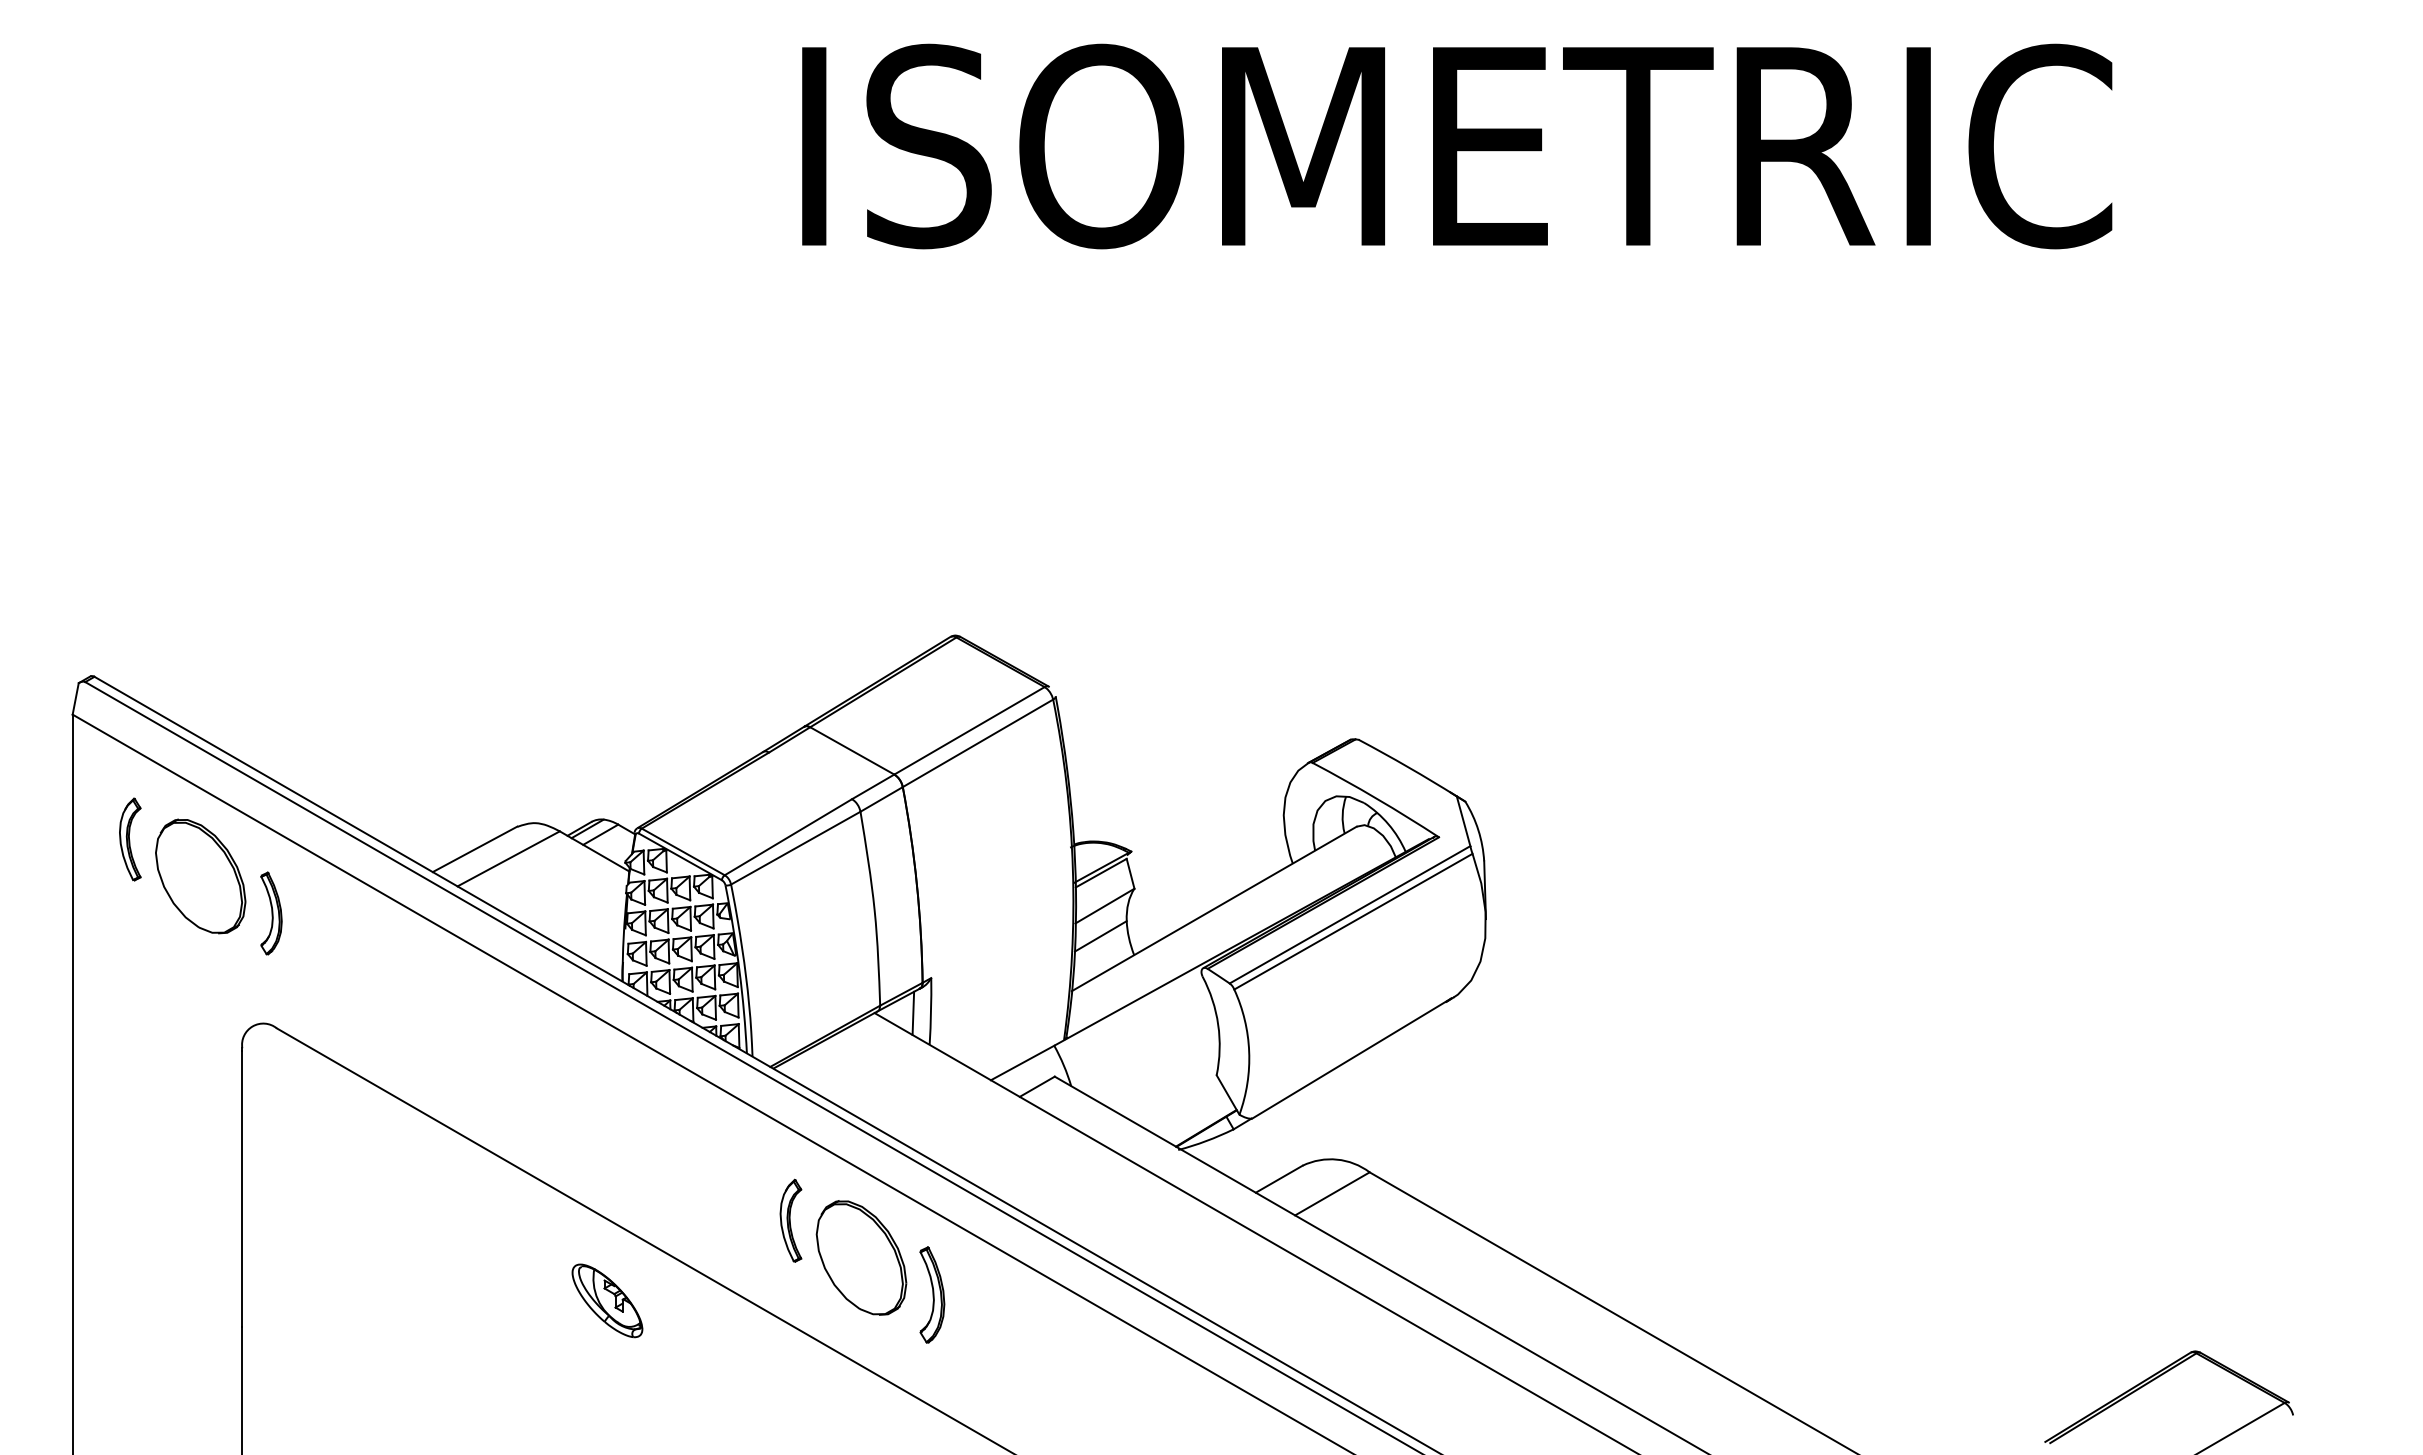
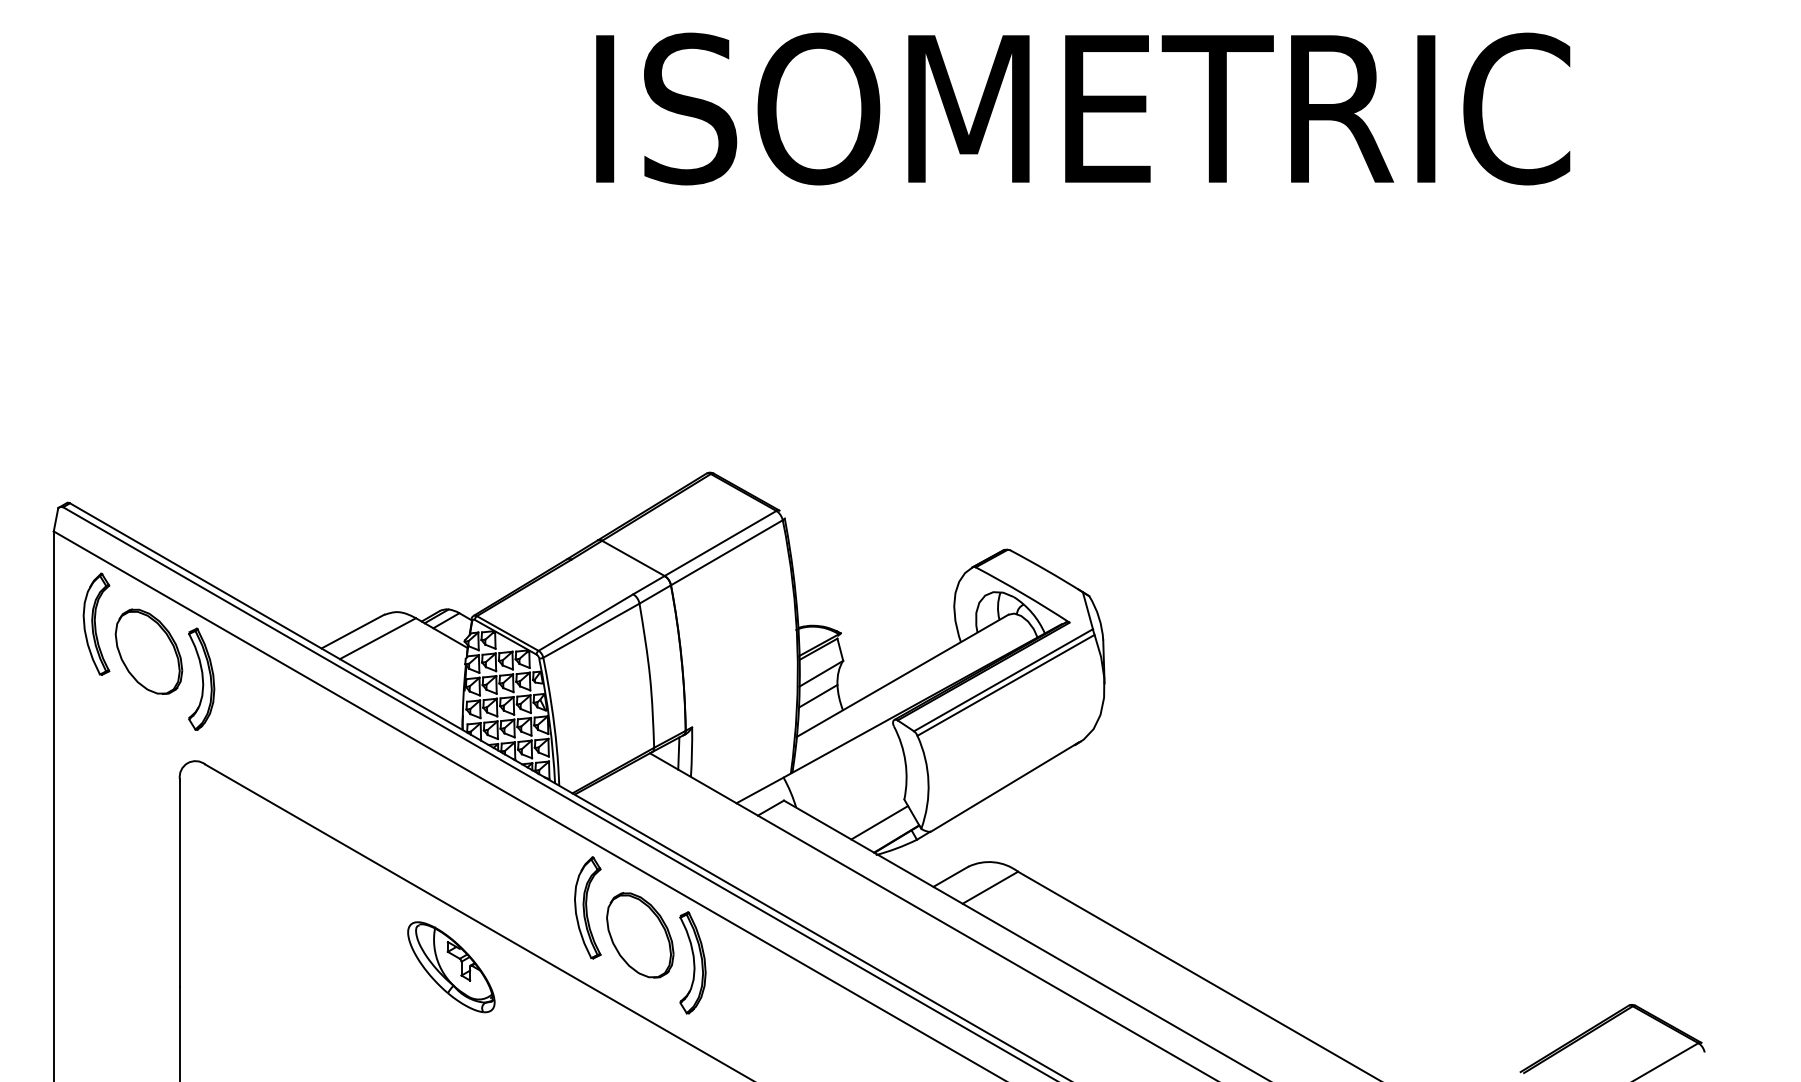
part: (130, 839) -> (96, 624), size x1.67
part: (271, 913) -> (201, 679), size x1.67
line: (1183, 1106) -> (879, 822), added
part: (790, 1220) -> (587, 907), size x1.67
part: (932, 1294) -> (693, 962), size x1.43
part: (607, 1300) -> (451, 967), size x1.67

